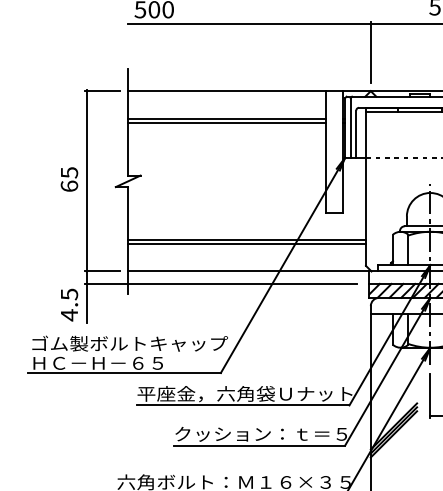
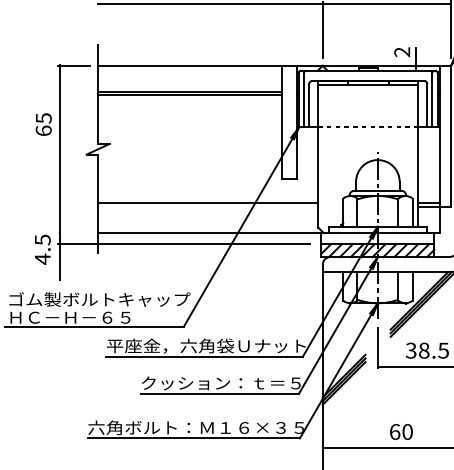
text: (69, 179) -> (43, 124), moved
line: (247, 244) -> (208, 207), removed
line: (102, 271) -> (74, 232), removed
text: (69, 304) -> (42, 249), moved

